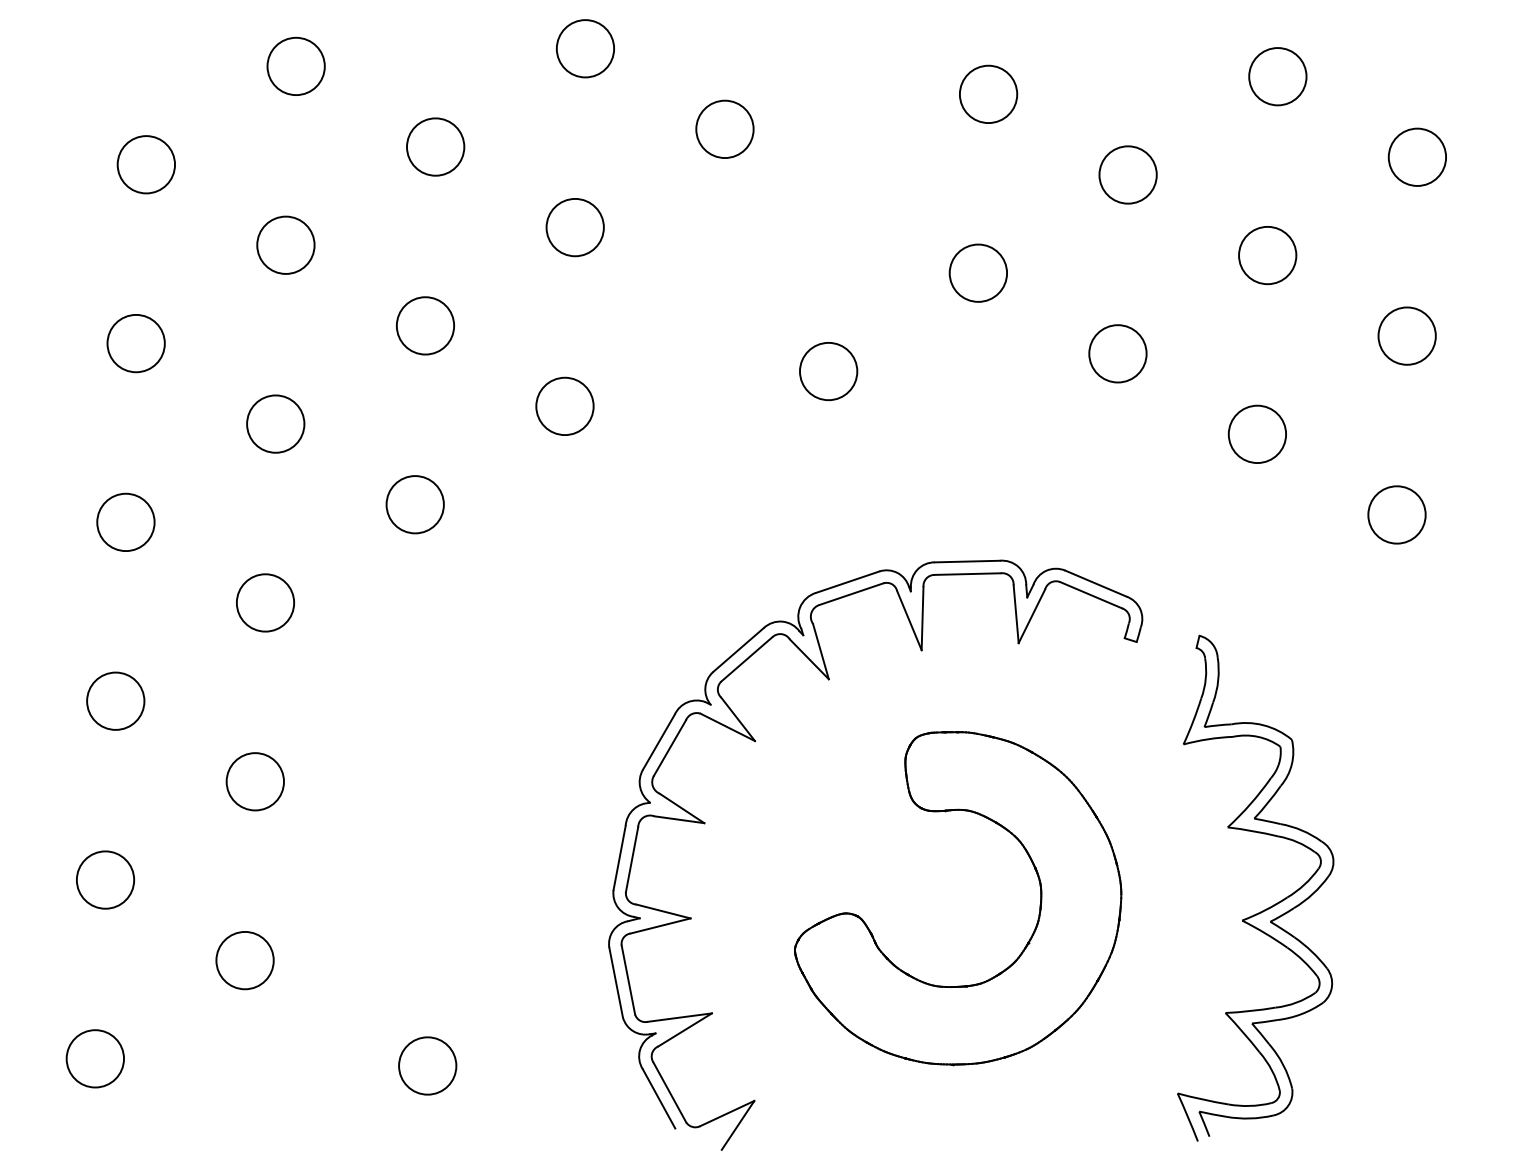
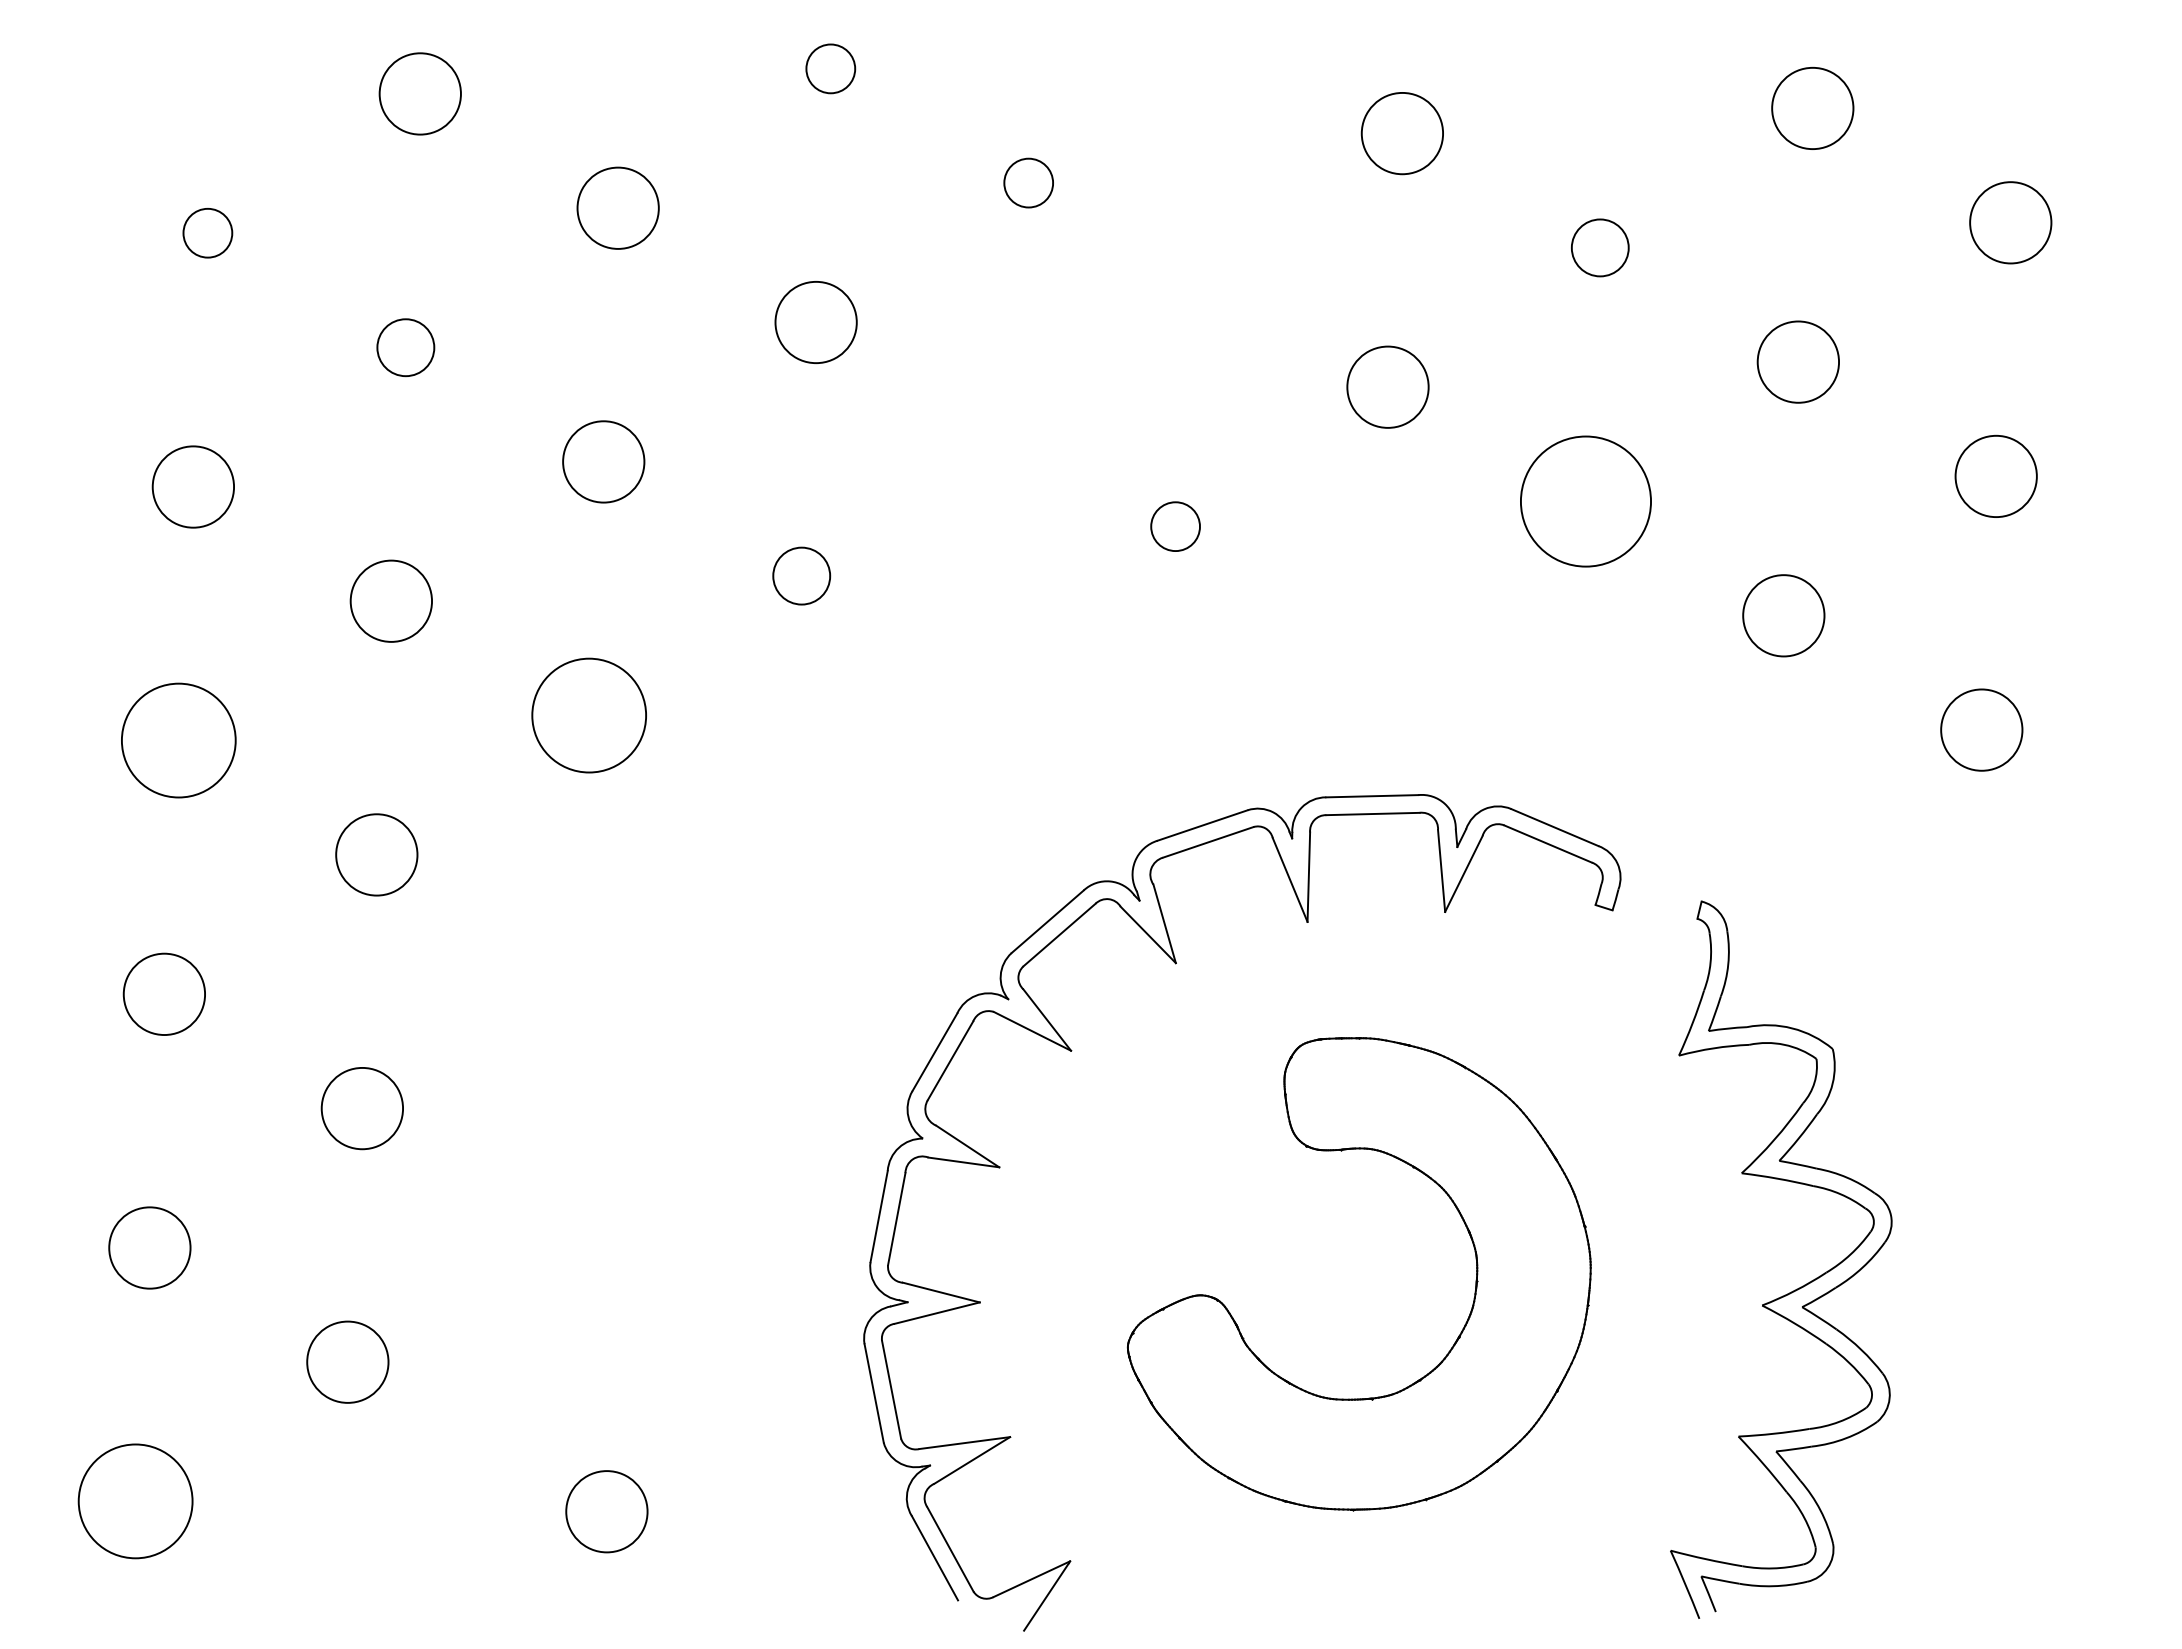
circle: (585, 48) -> (830, 68), size x0.6
circle: (724, 128) -> (1028, 182), size x0.6
circle: (146, 164) -> (207, 232), size x0.6
circle: (1127, 174) -> (1599, 247), size x0.7
circle: (285, 245) -> (405, 347), size x0.7
circle: (1117, 353) -> (1585, 501), size x1.6
circle: (828, 371) -> (1175, 526), size x0.6
circle: (564, 405) -> (801, 575), size x0.7
circle: (414, 504) -> (588, 715), size x1.4
circle: (125, 522) -> (178, 740), size x1.4
circle: (94, 1058) -> (134, 1501), size x1.4

